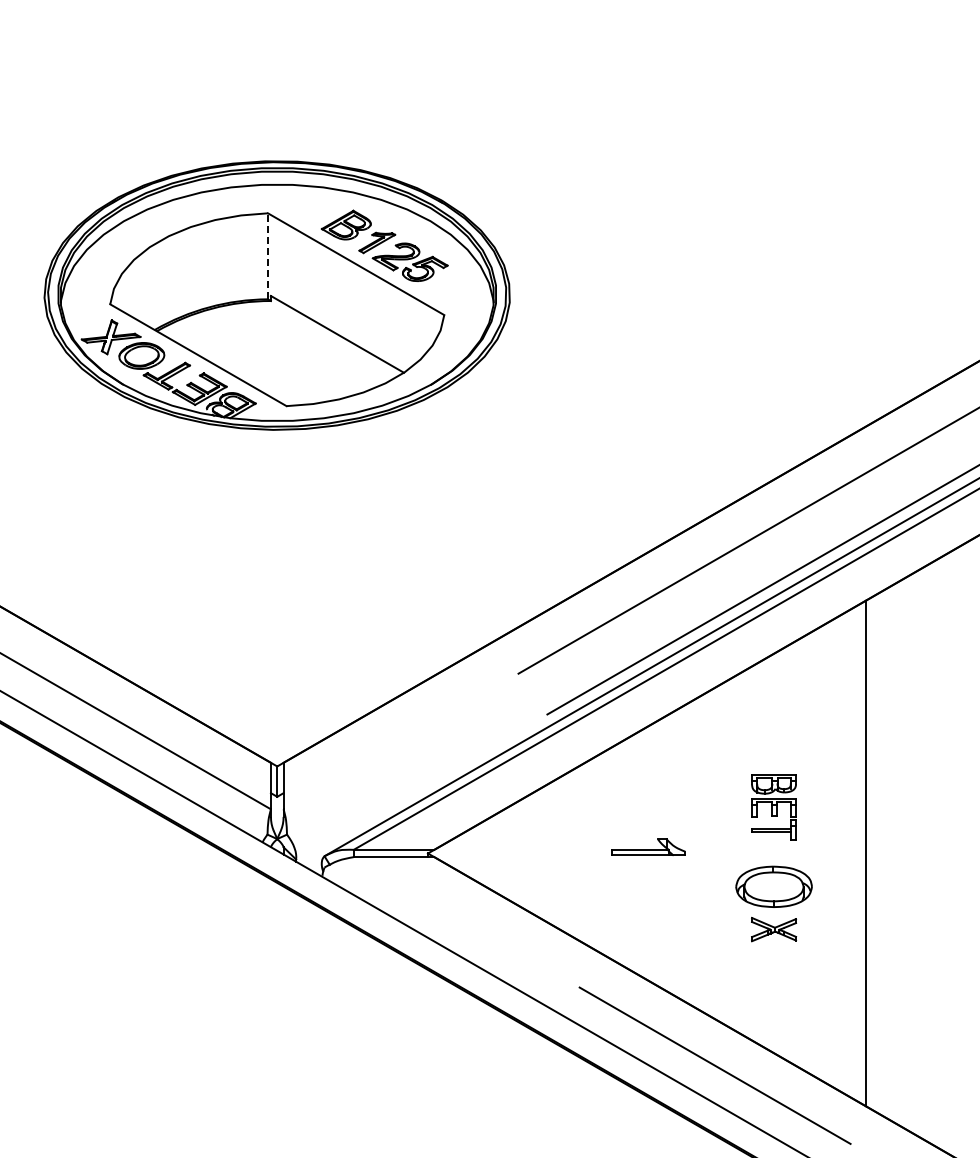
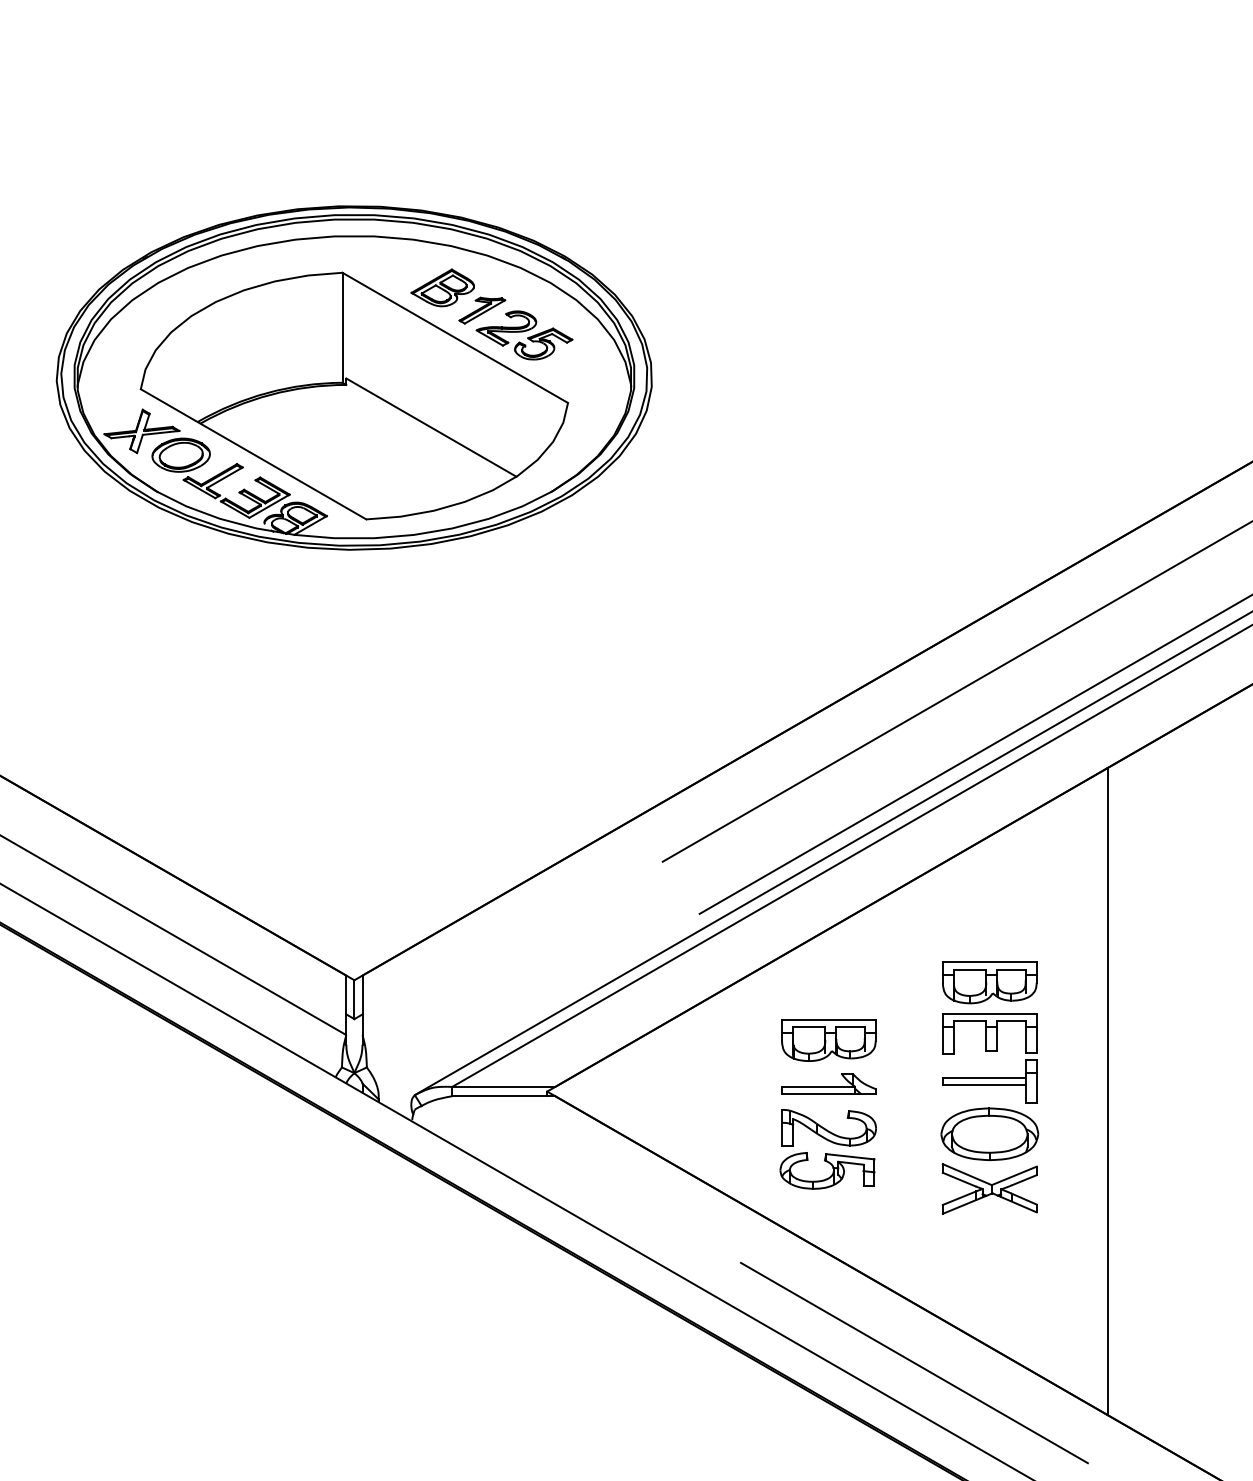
line: (267, 255) -> (341, 326), dashed -> solid
part: (773, 807) -> (989, 1032), size x1.67
part: (647, 813) -> (827, 1040), added
part: (647, 898) -> (827, 1149), added
part: (773, 929) -> (989, 1188), size x1.67

